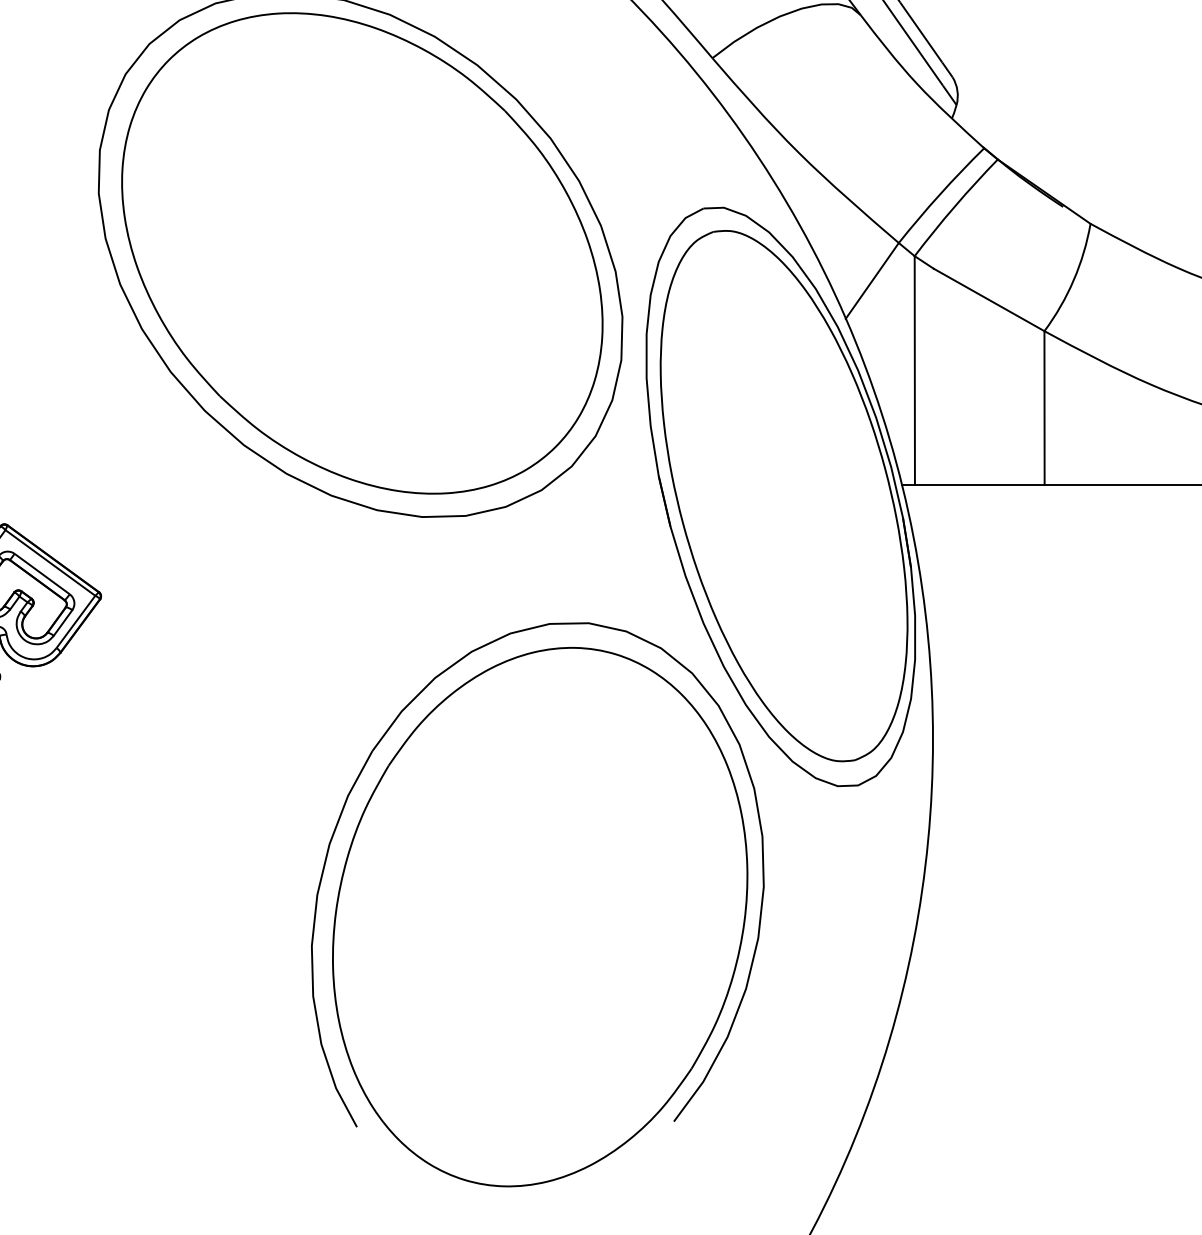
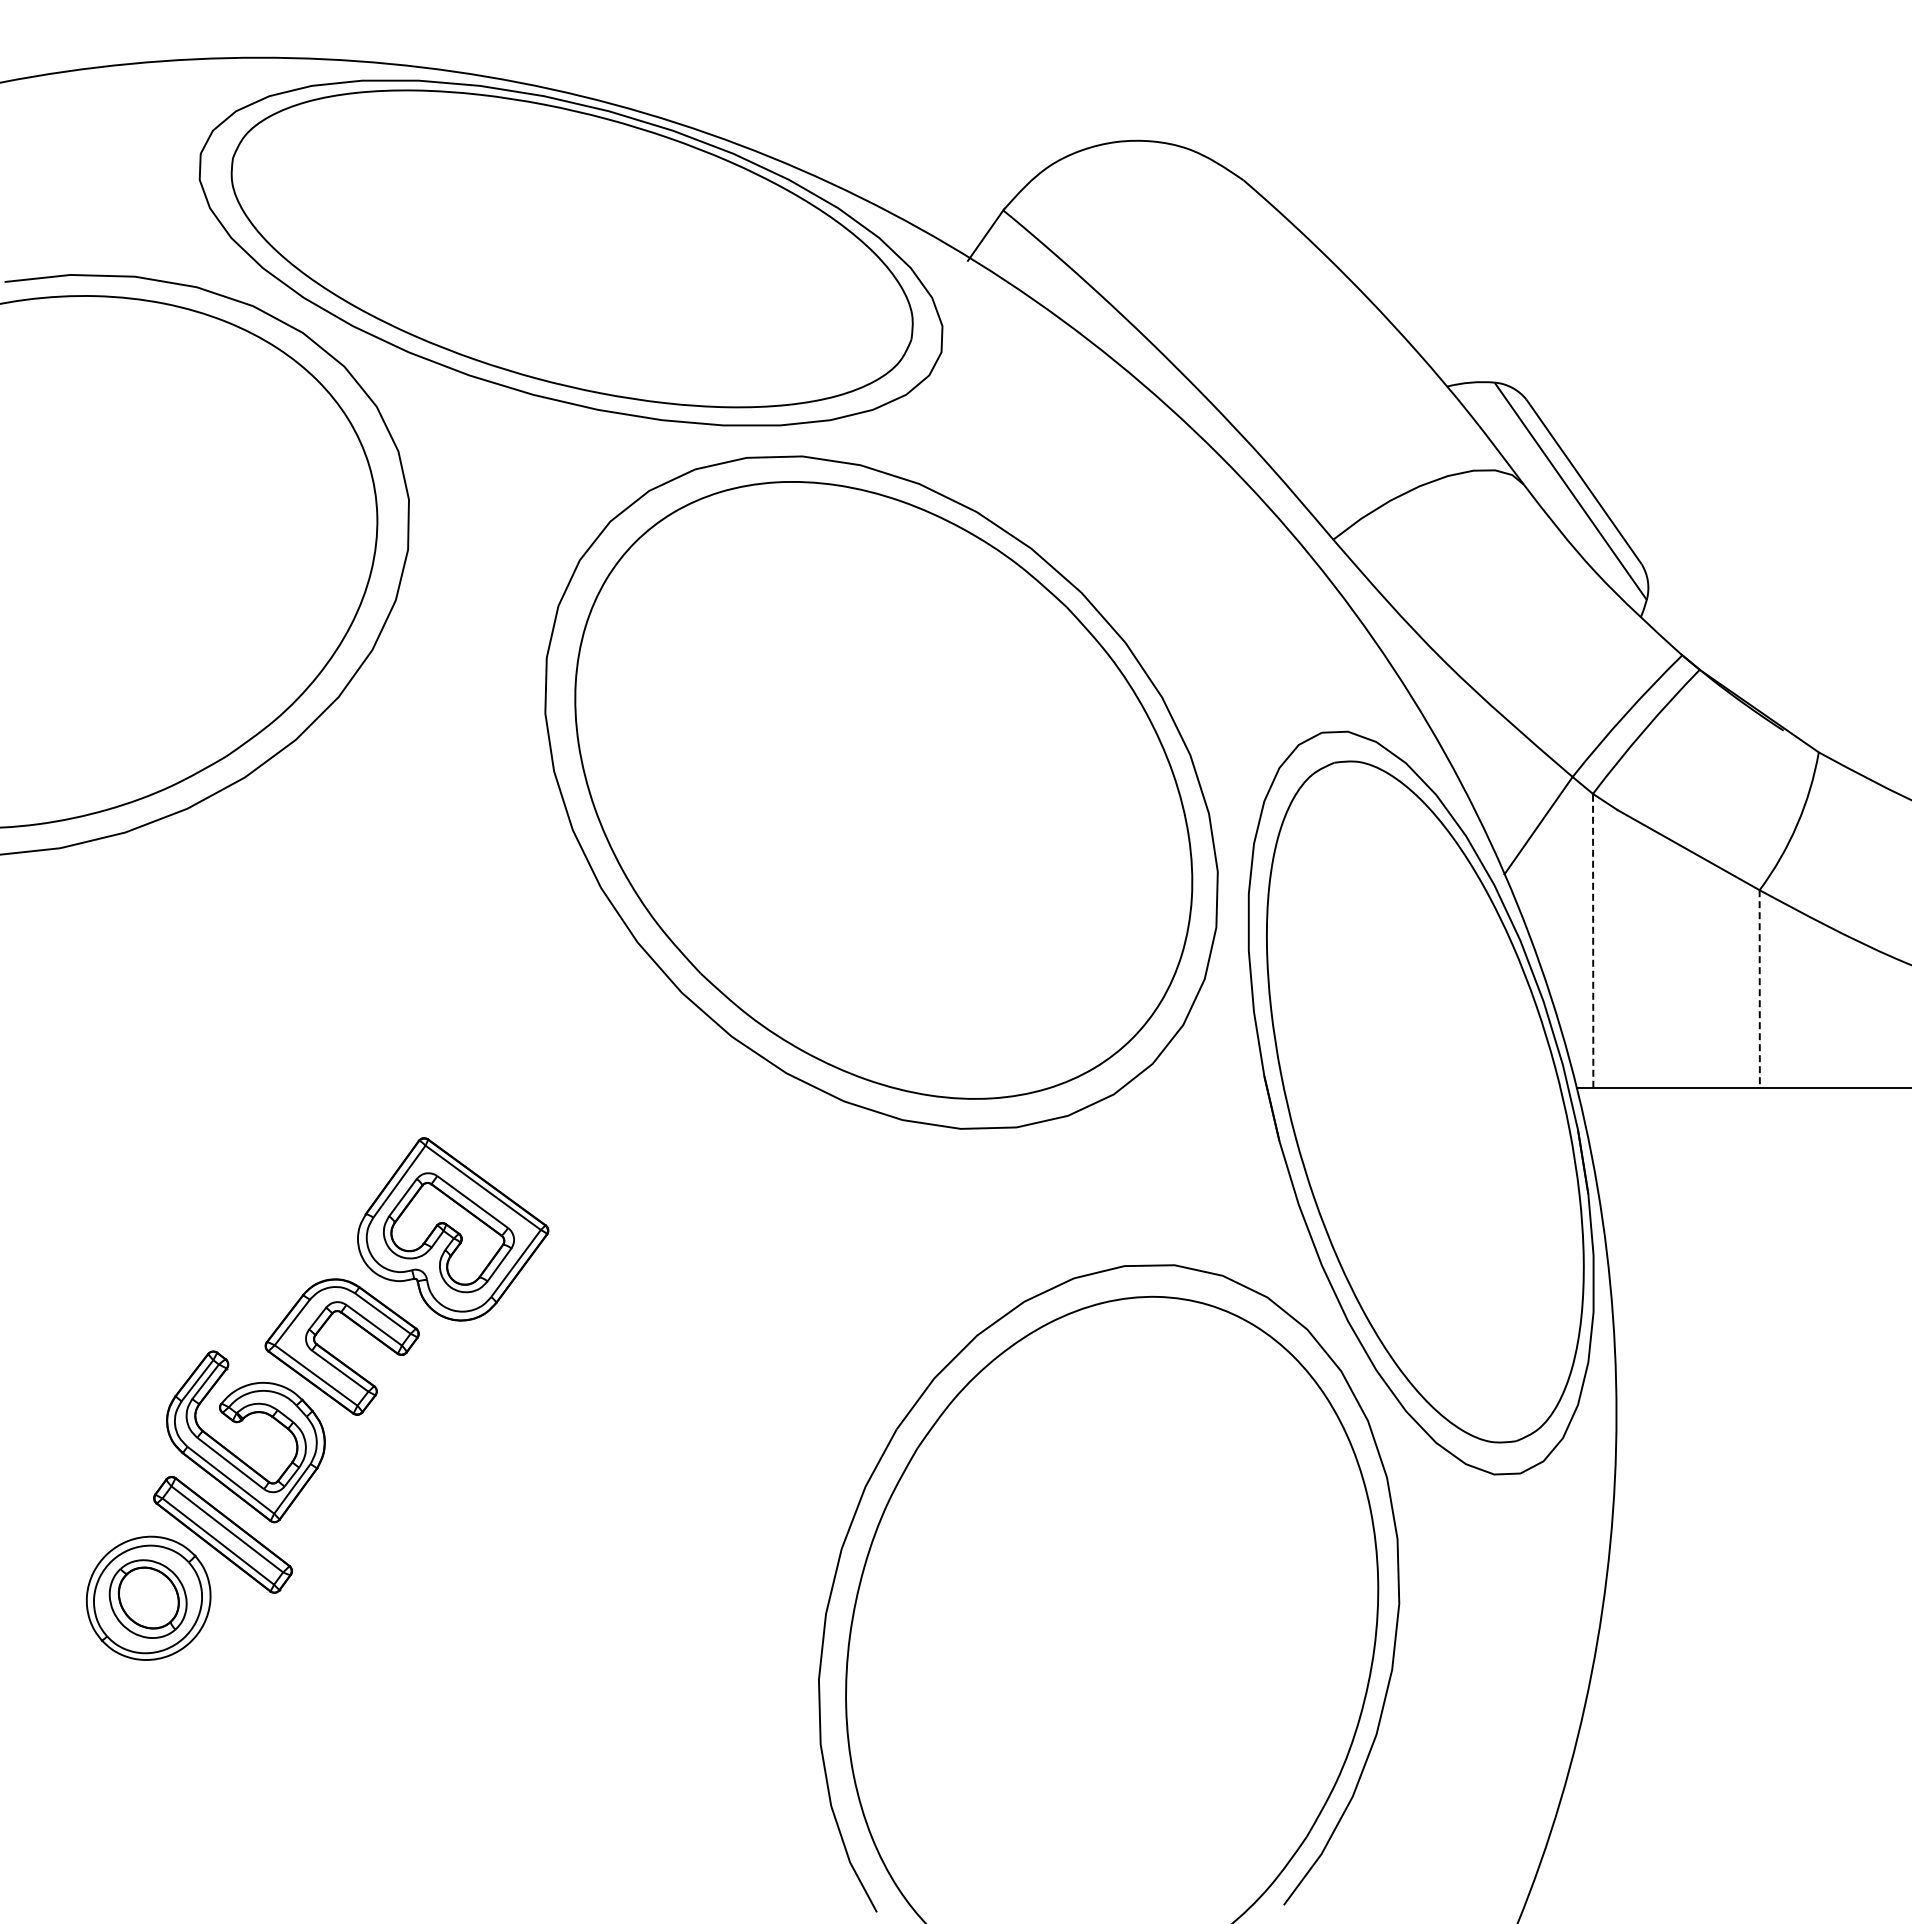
line: (915, 370) -> (1593, 940), solid -> dashed
line: (1044, 408) -> (1759, 989), solid -> dashed

